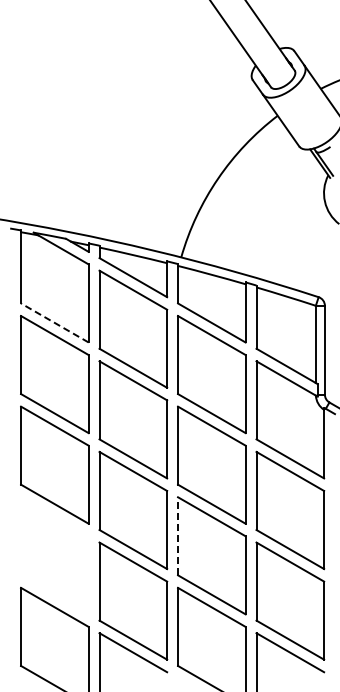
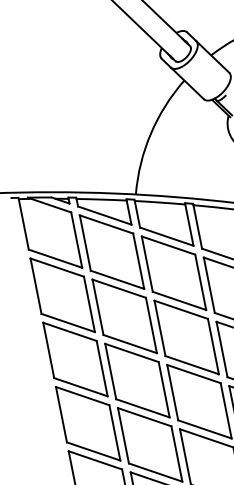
line: (54, 322) -> (55, 258), dashed -> solid
line: (178, 535) -> (172, 392), dashed -> solid
part: (54, 555) -> (87, 423), added

